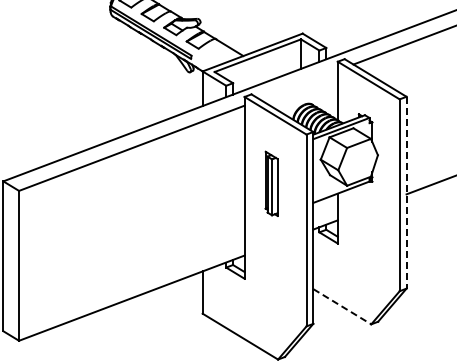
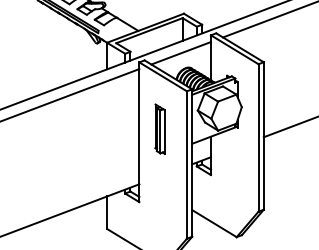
line: (298, 84) -> (180, 52), added
line: (406, 192) -> (263, 135), dashed -> solid
line: (342, 306) -> (214, 223), dashed -> solid

